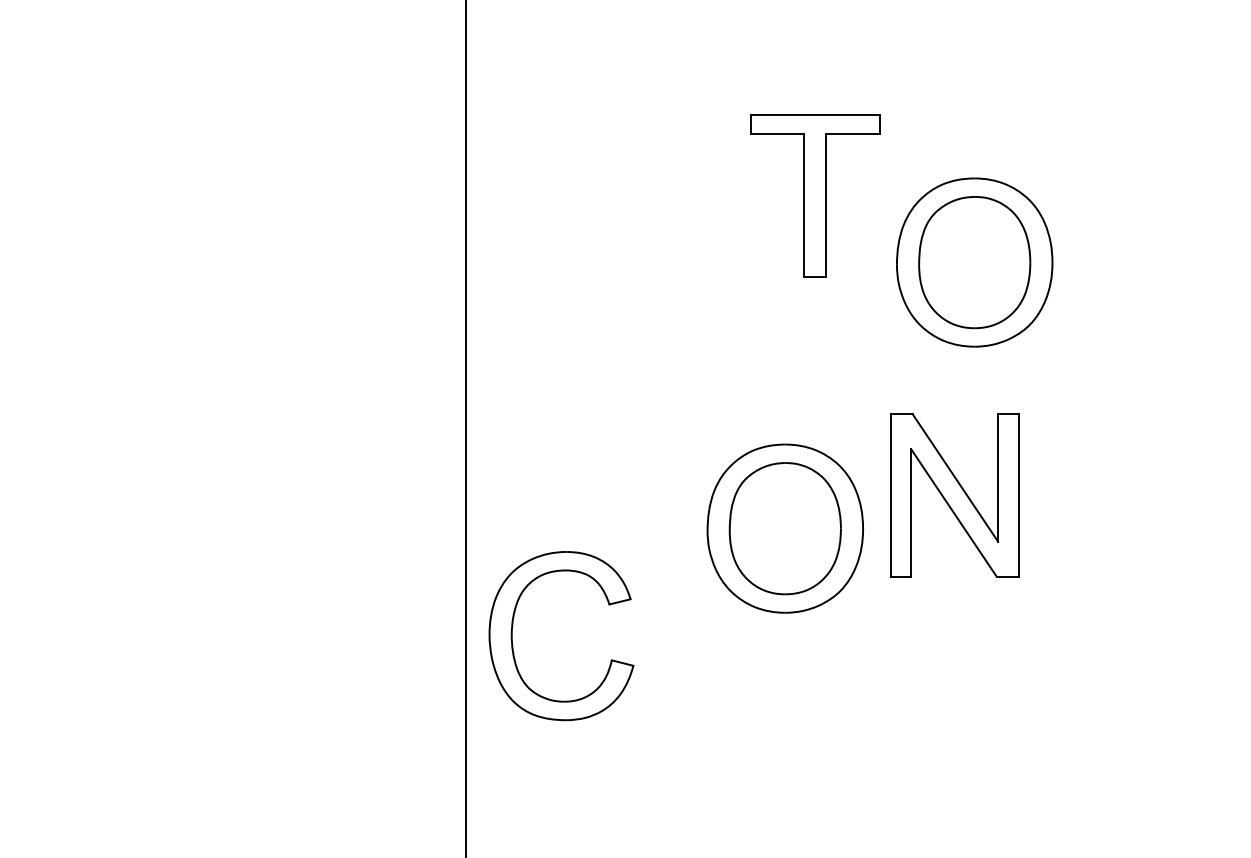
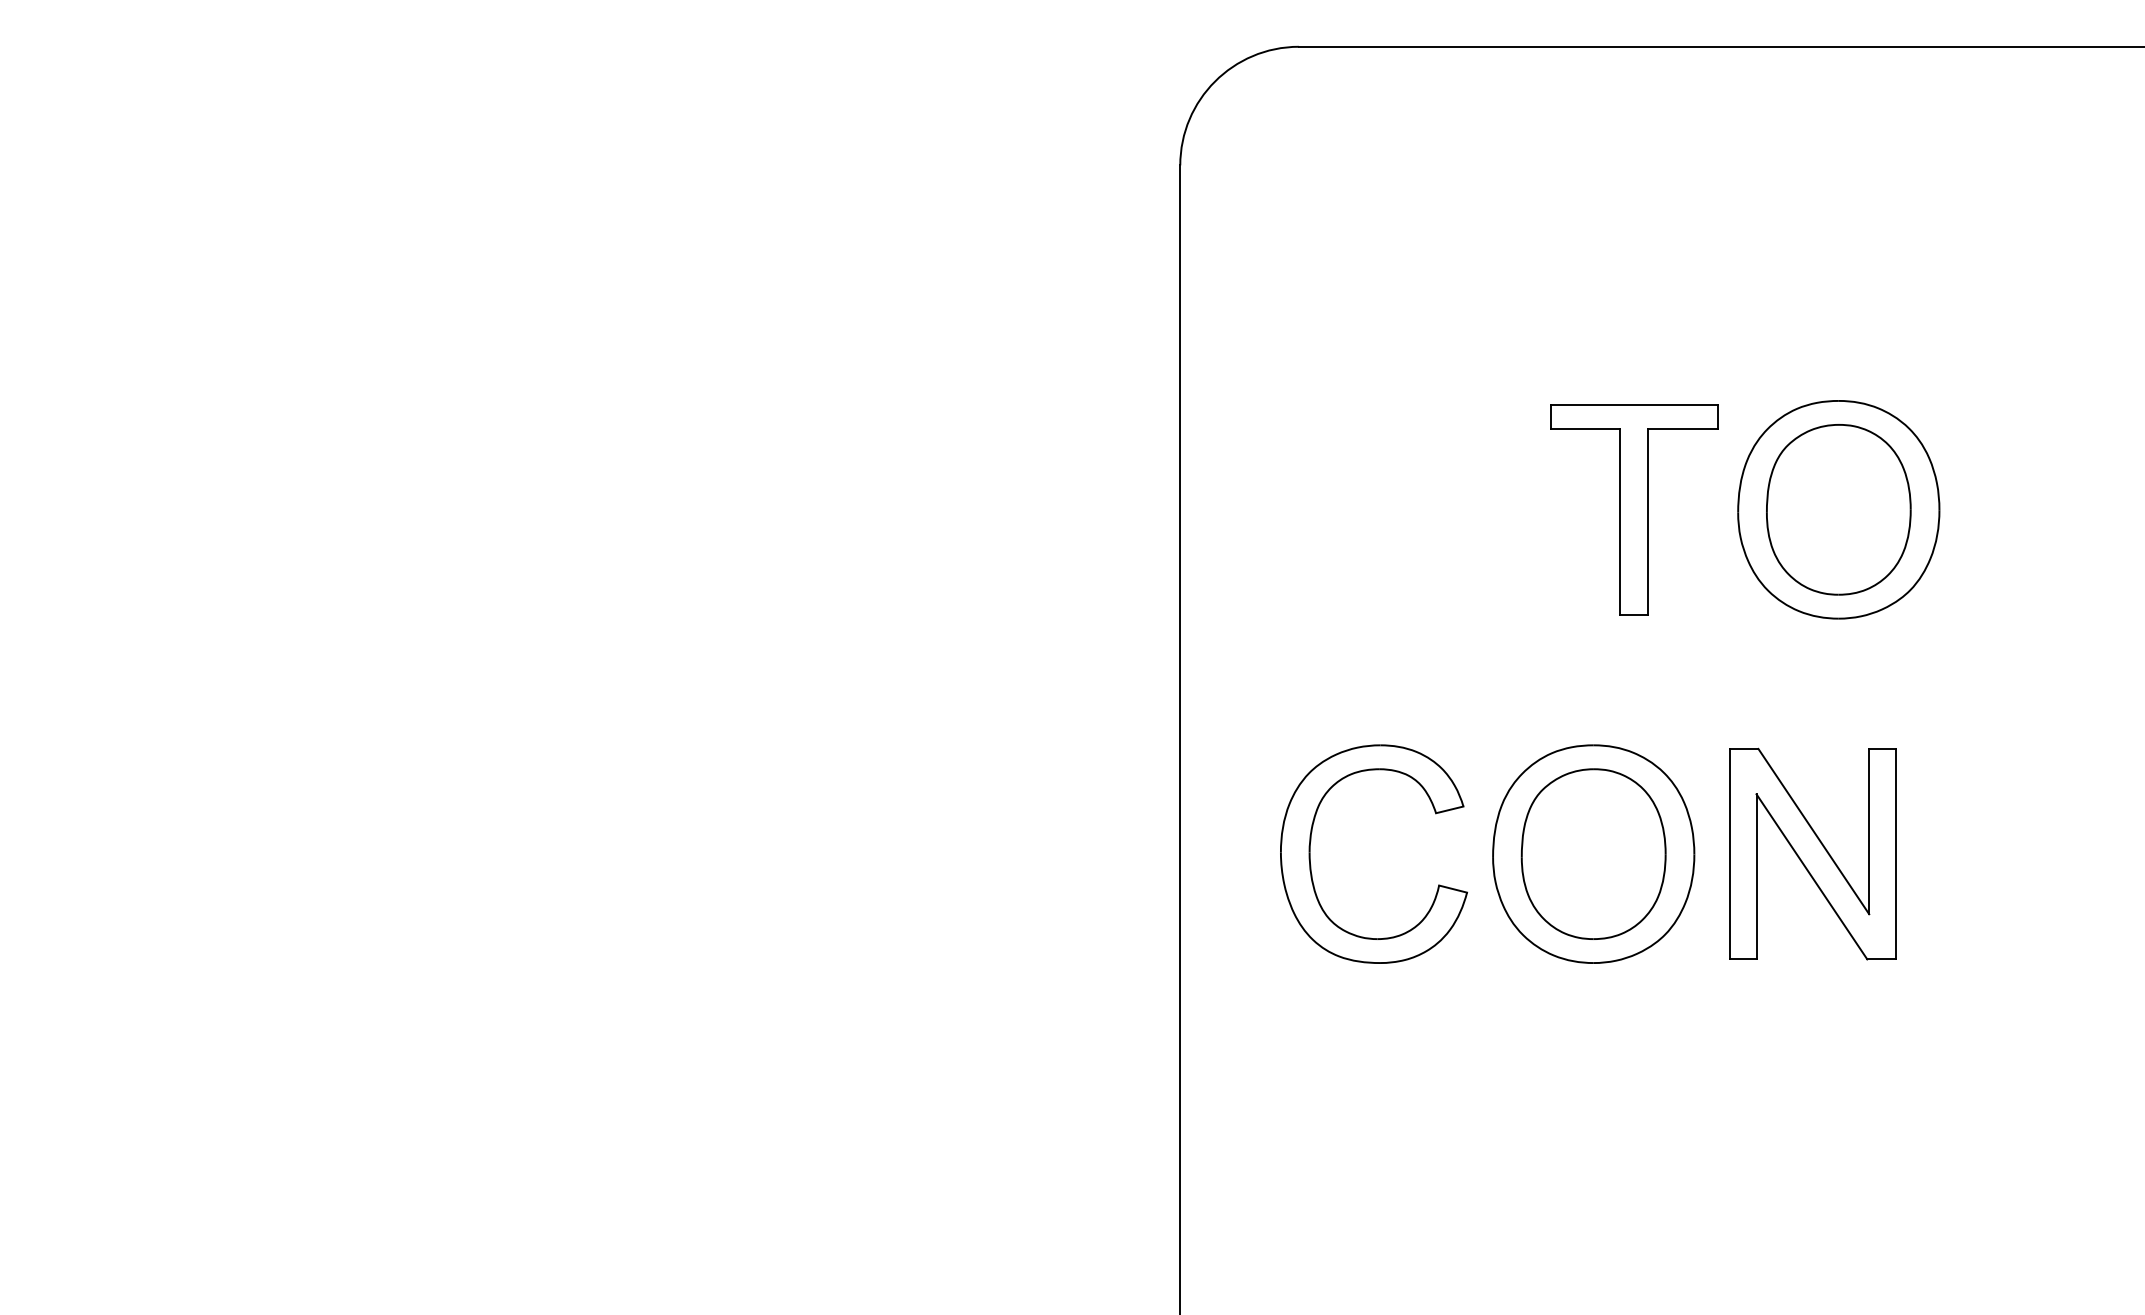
part: (815, 195) -> (1634, 509), moved
part: (954, 494) -> (1812, 853), moved
part: (512, 635) -> (1310, 853), moved

